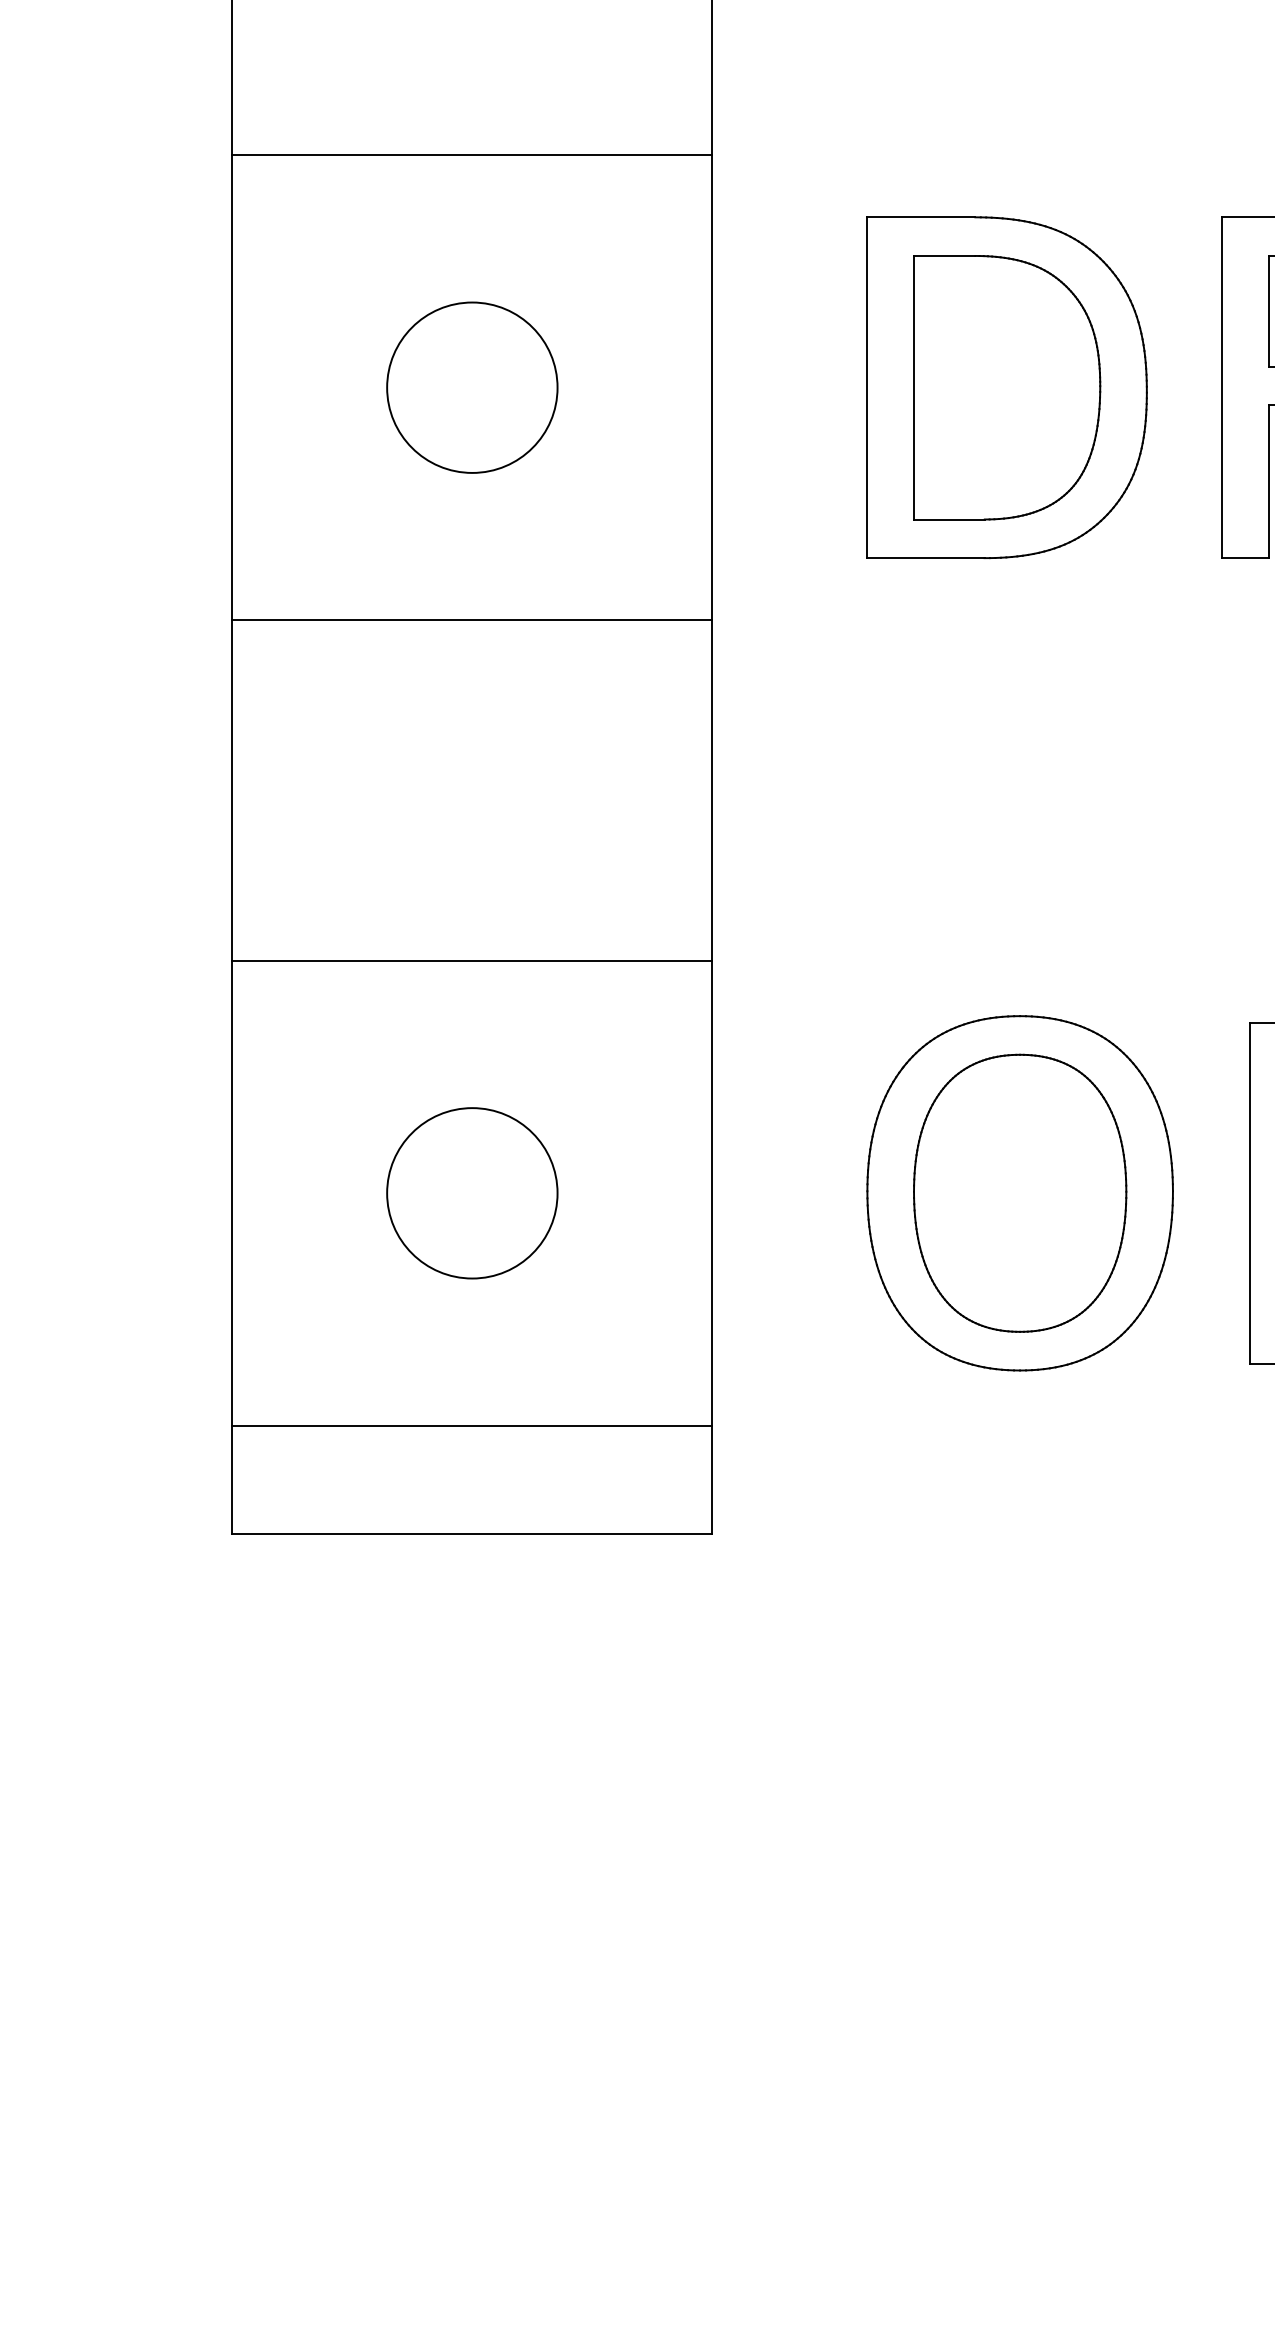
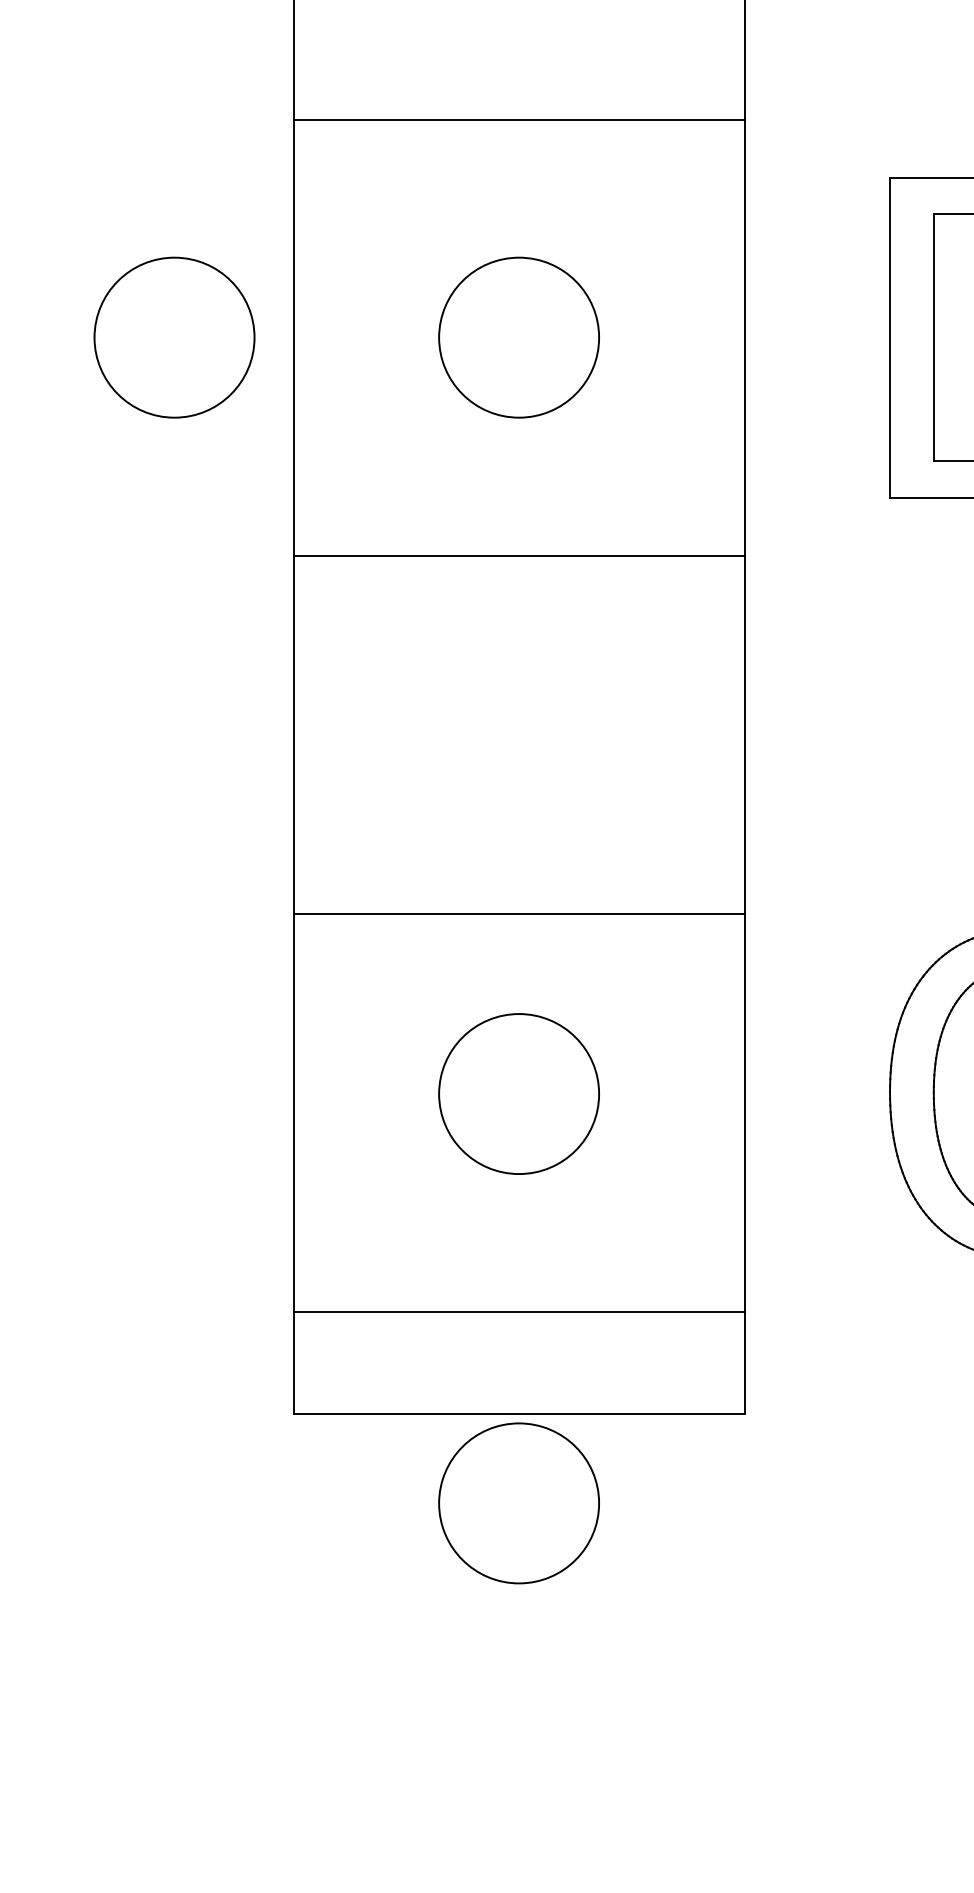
circle: (105, 387) -> (174, 337), added
line: (472, 960) -> (519, 913), moved
circle: (472, 1629) -> (519, 1503), added

